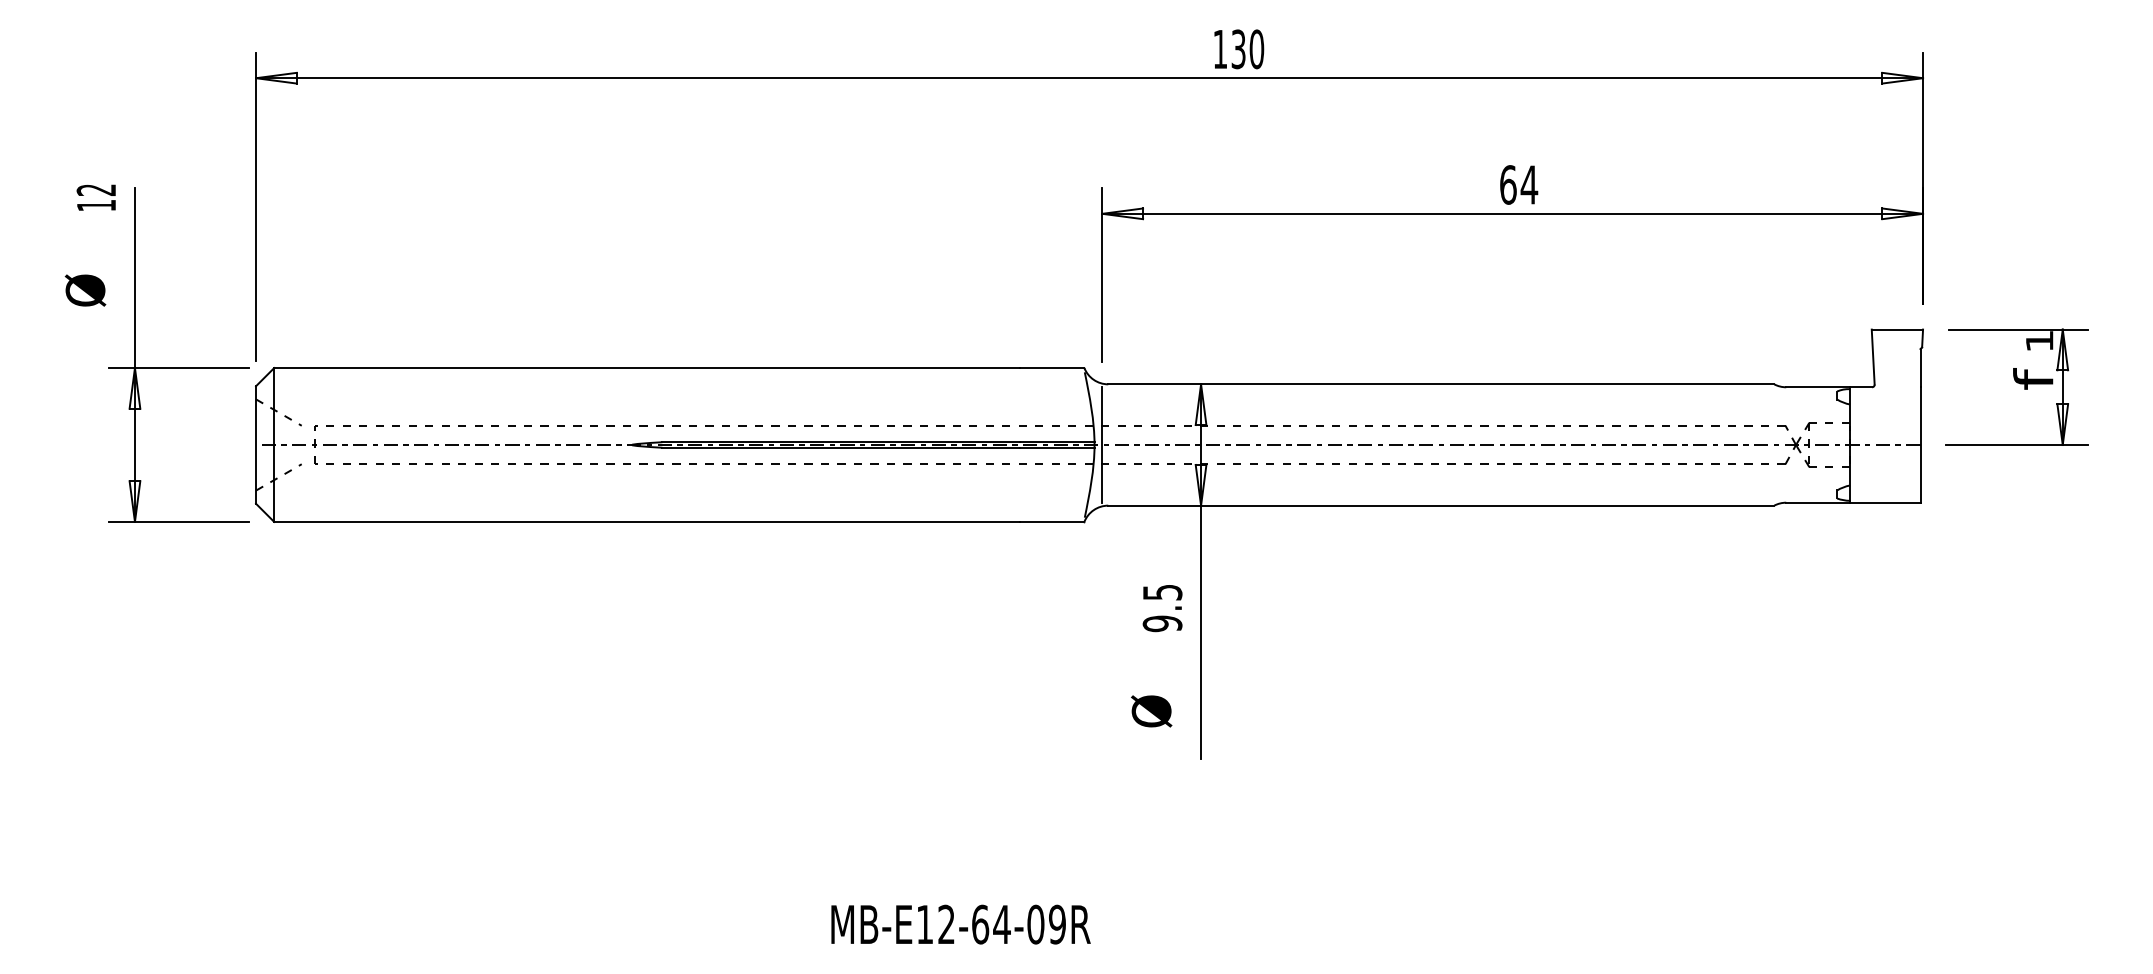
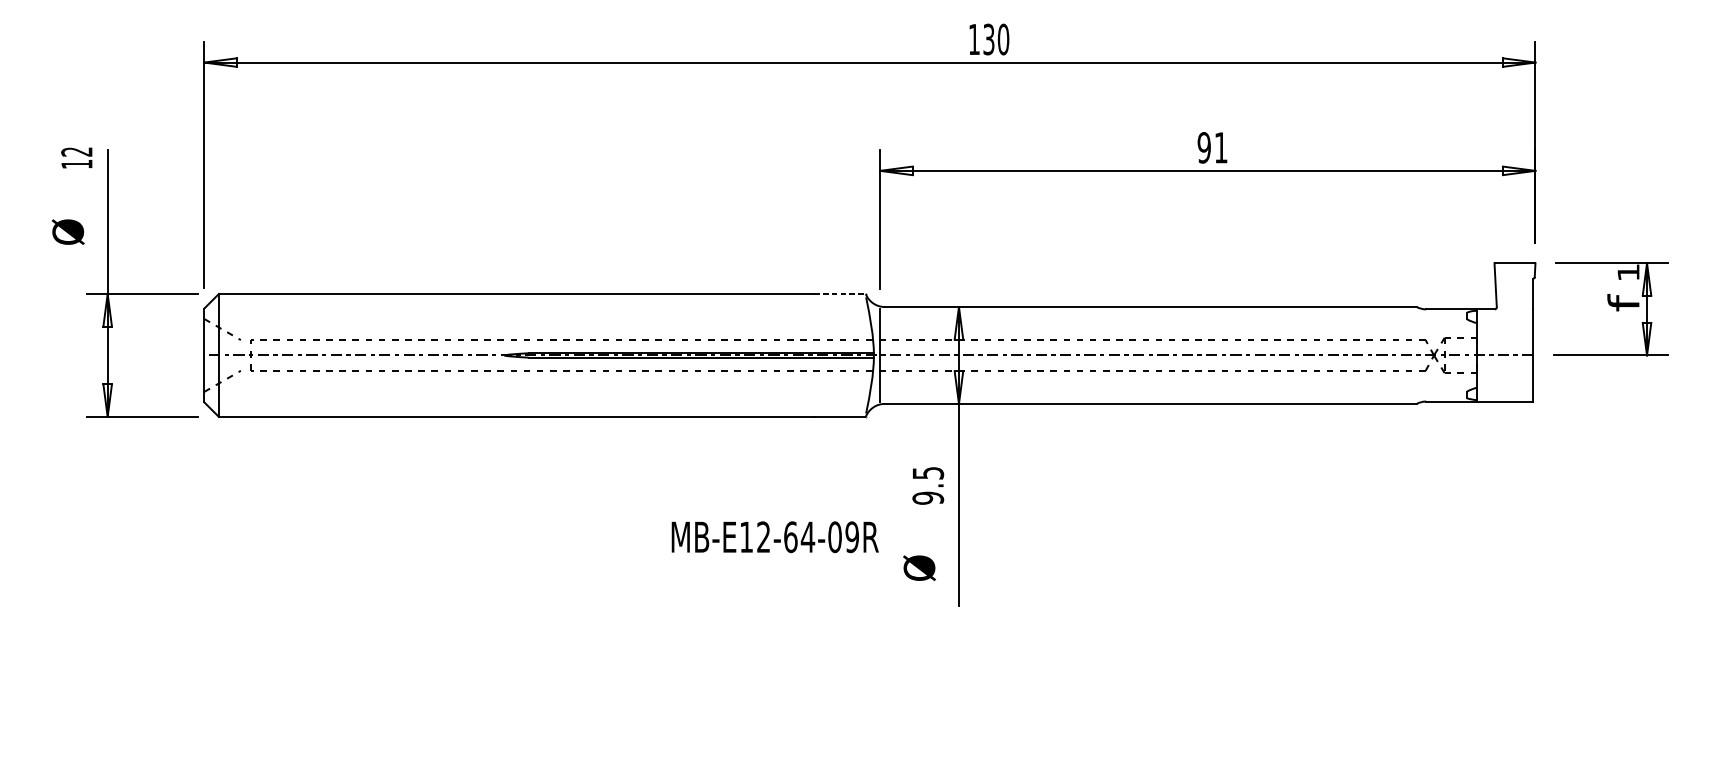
text: (1519, 184) -> (1213, 147), 64 -> 91
line: (1052, 368) -> (840, 294), solid -> dashed
text: (960, 924) -> (774, 537), moved

